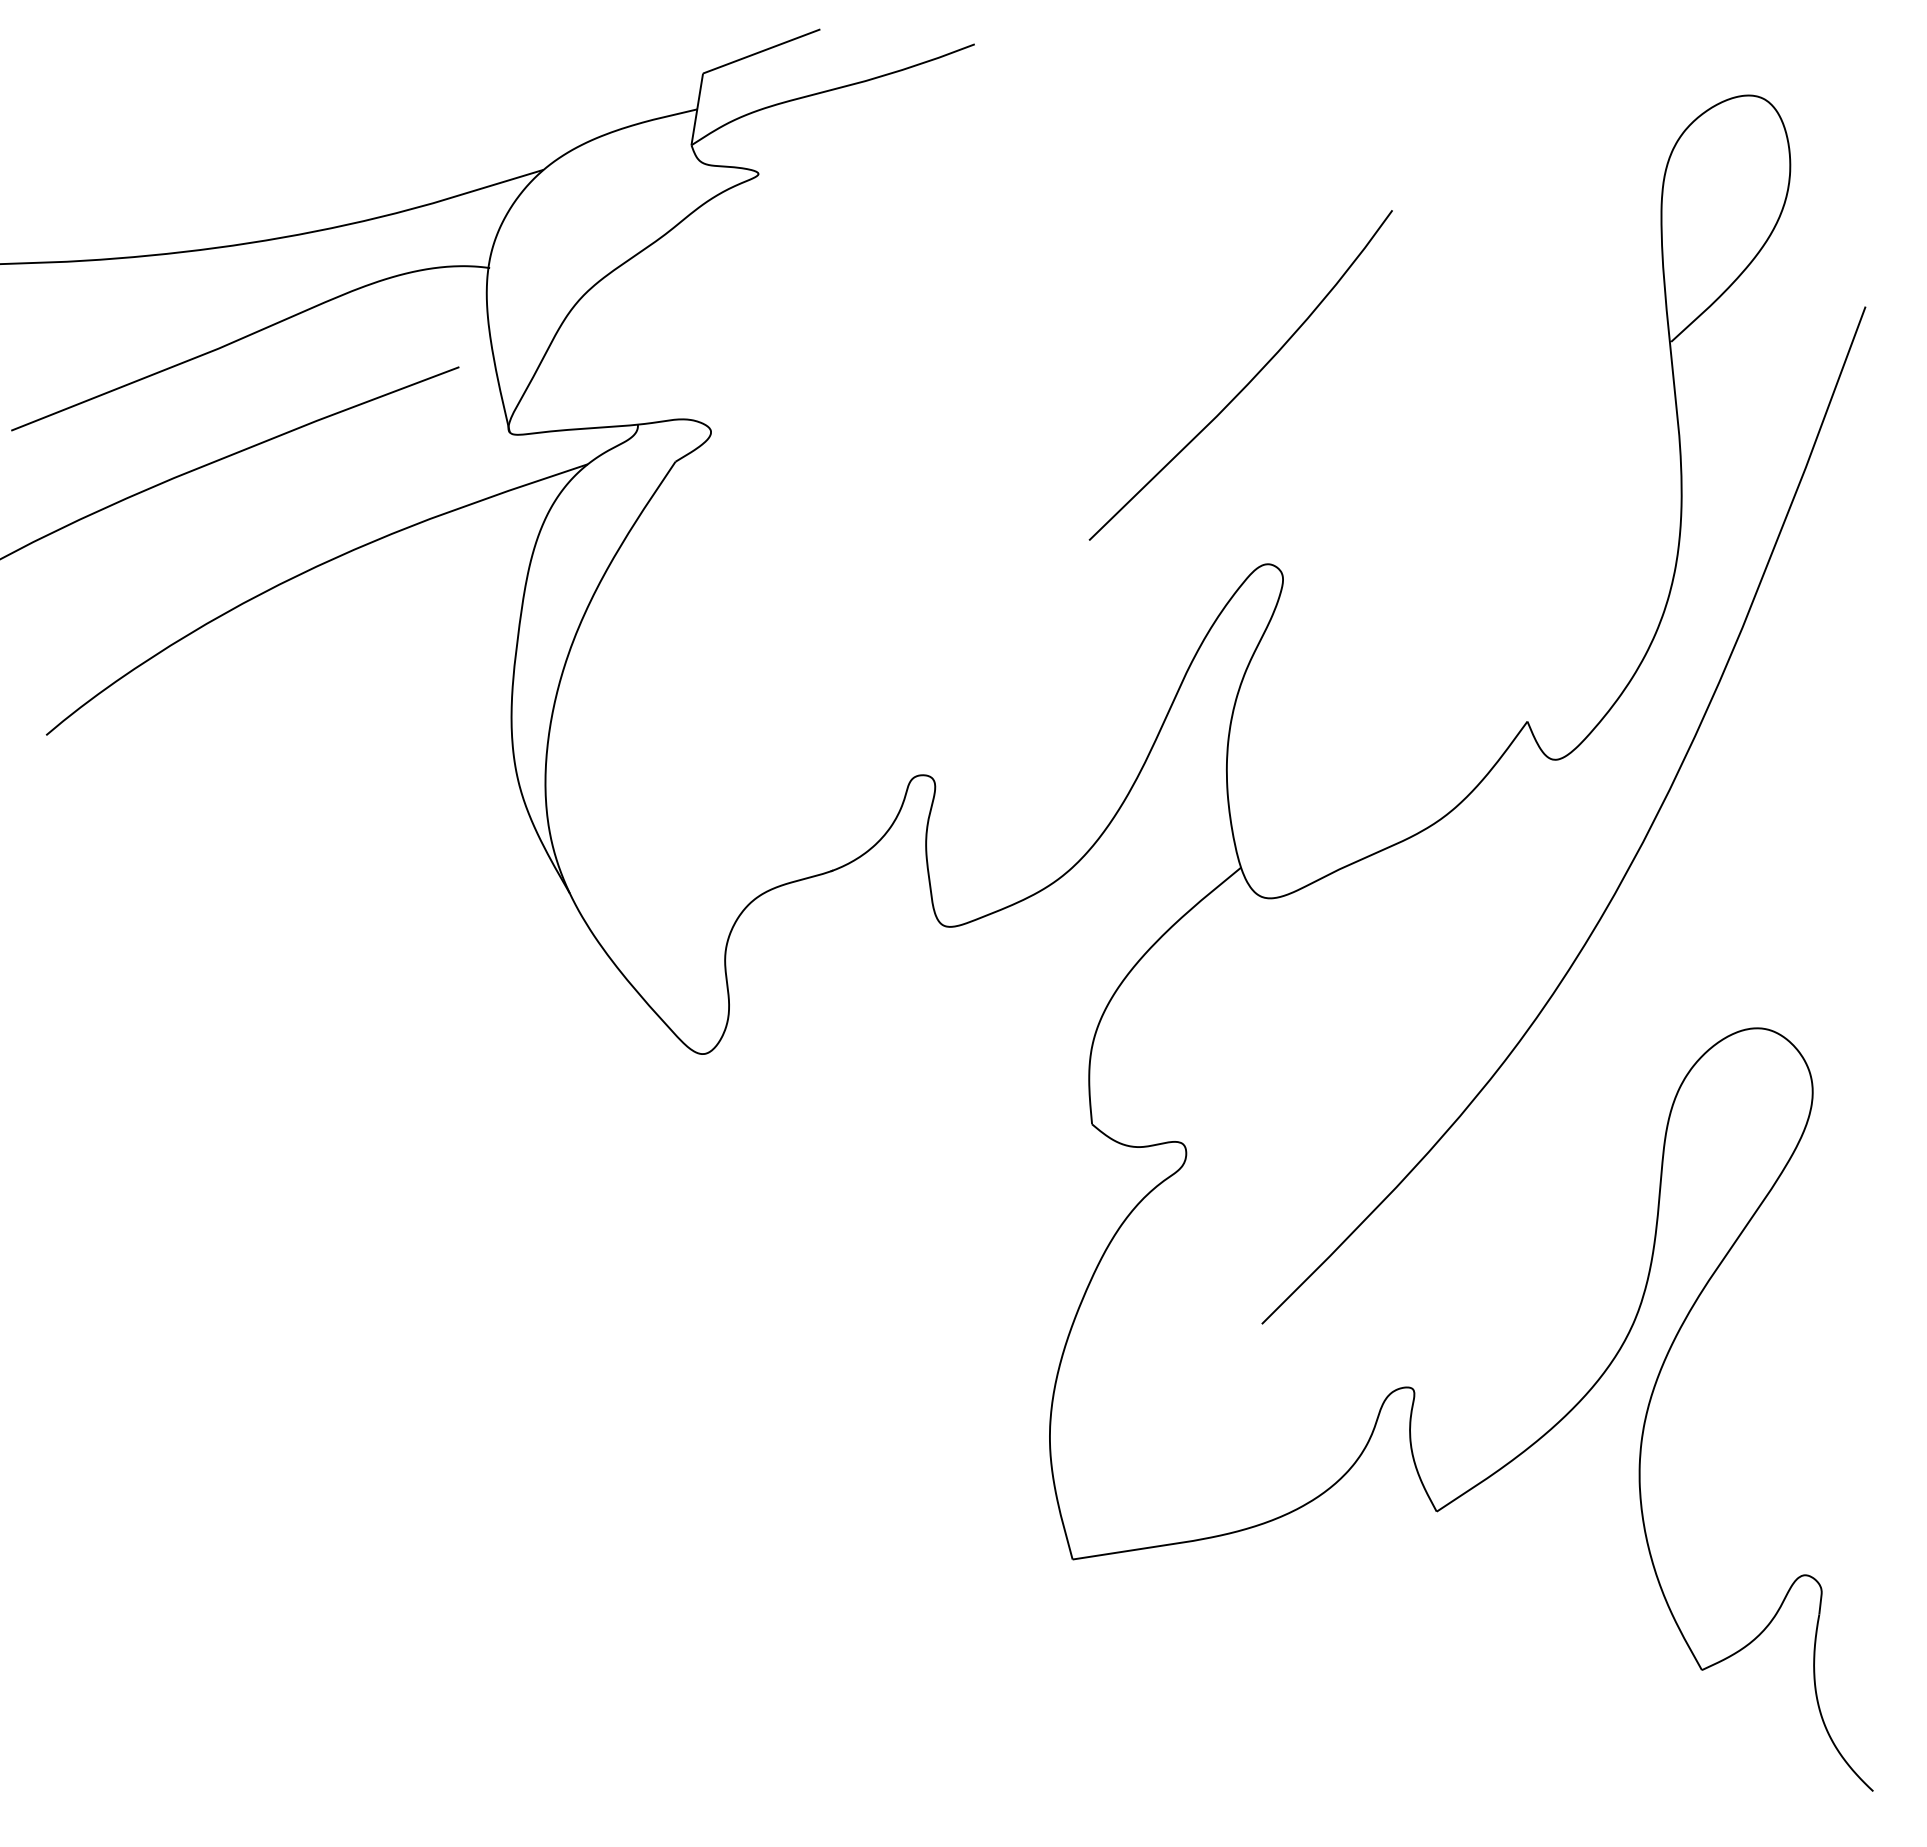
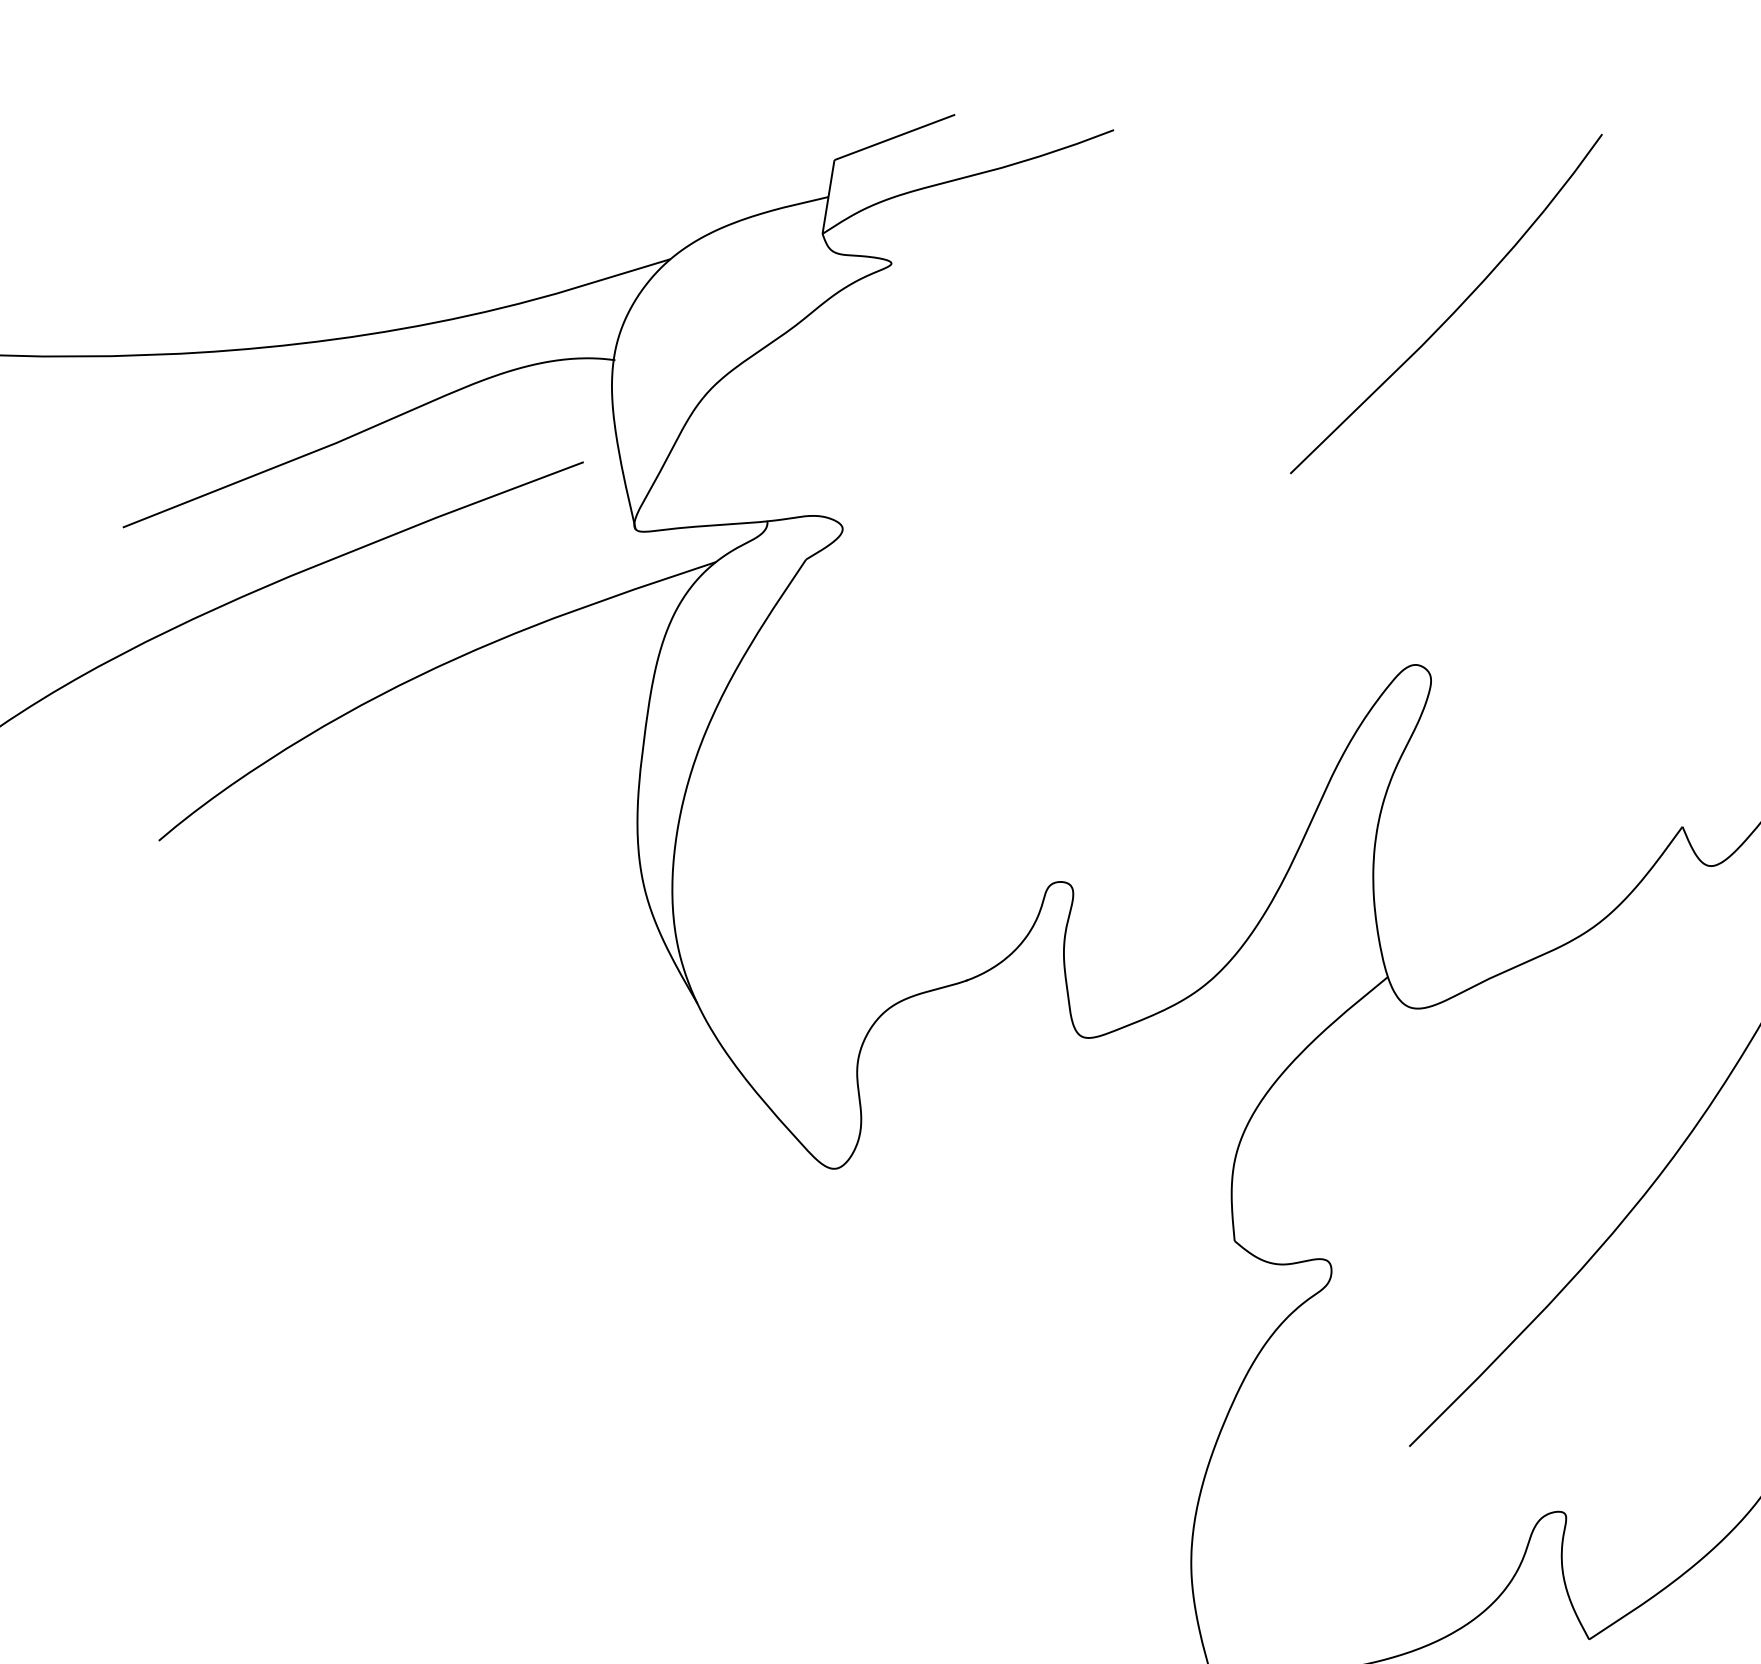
curve: (1248, 382) -> (1454, 311), moved

